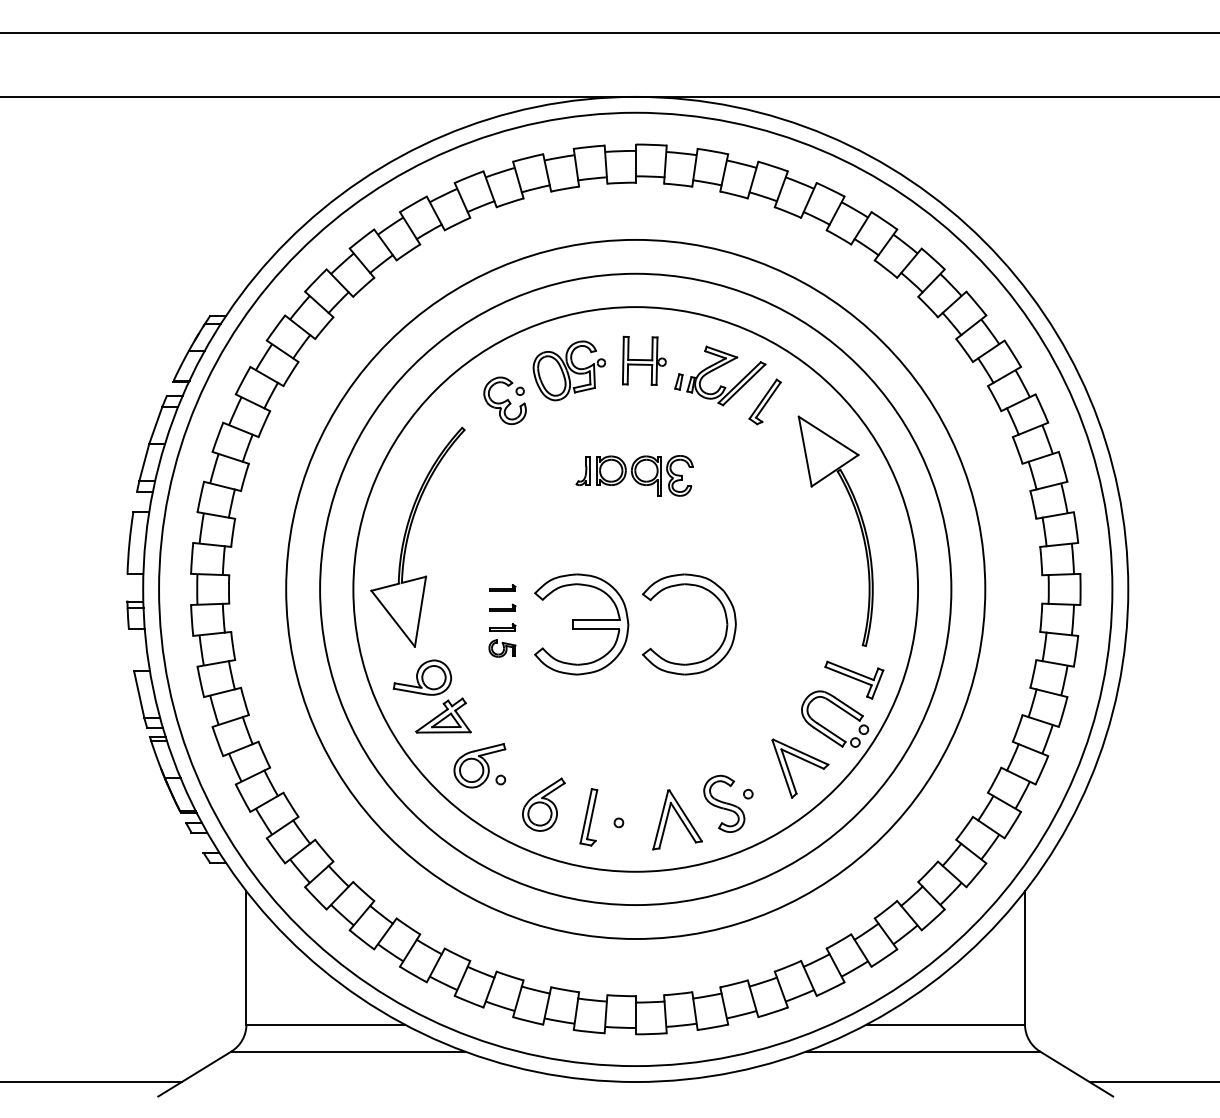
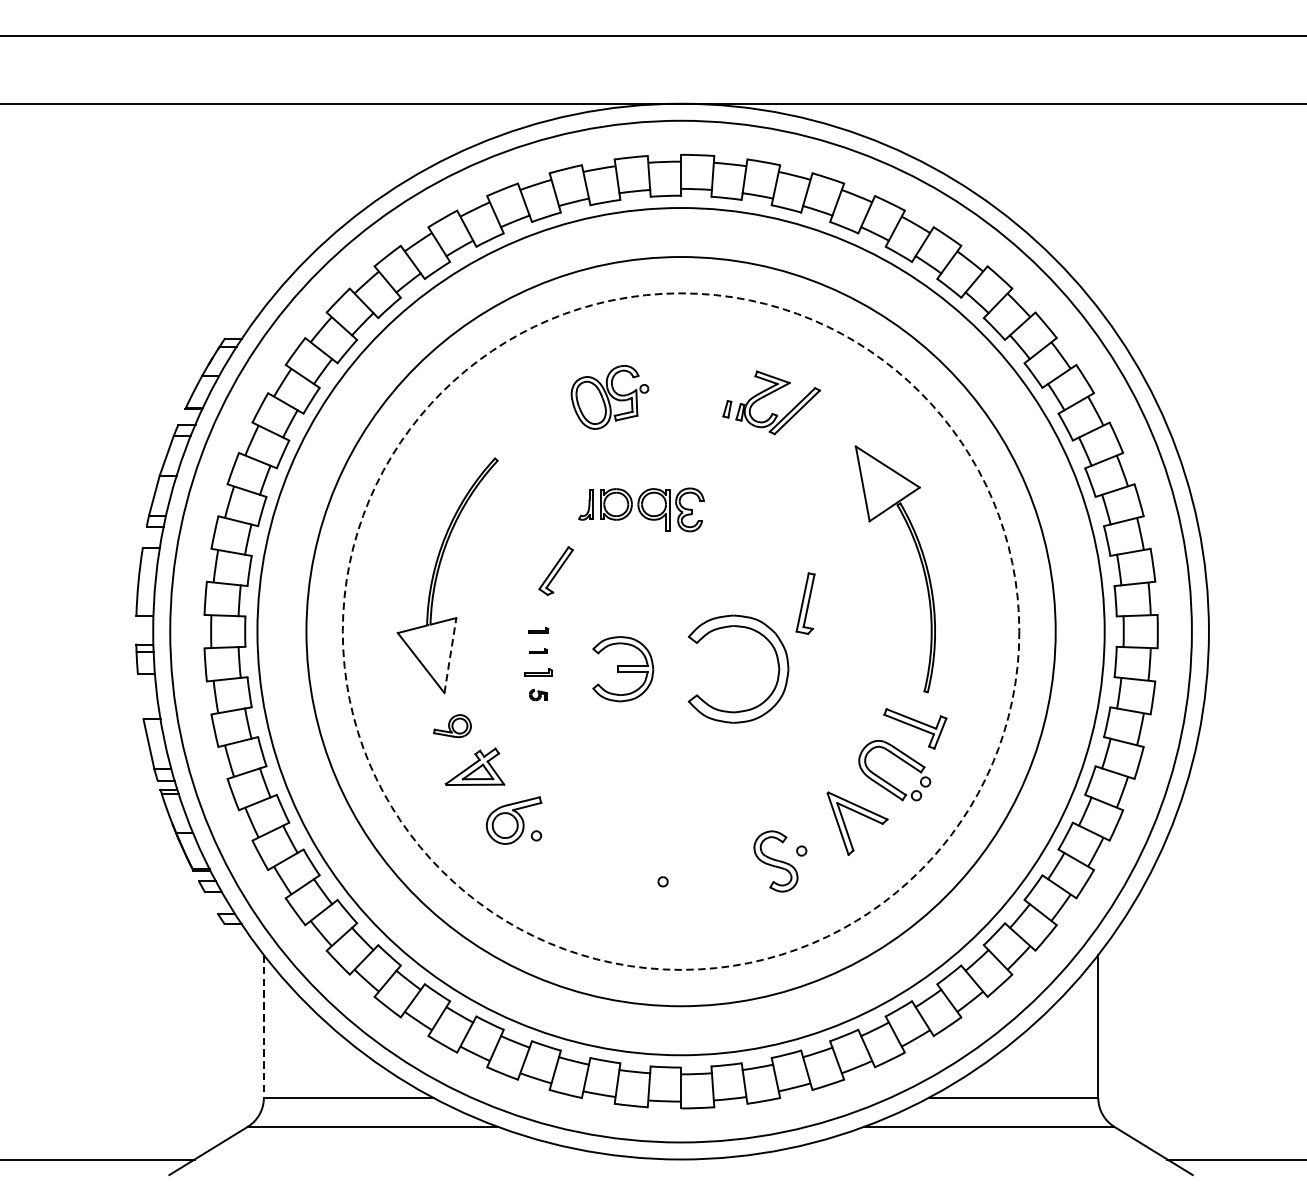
part: (644, 360) -> (690, 386), removed
part: (504, 400) -> (540, 429), removed
part: (764, 401) -> (555, 570), moved
part: (634, 475) -> (641, 509), moved
part: (502, 587) -> (538, 629), size x0.7
circle: (635, 589) -> (680, 631), size x1.4
circle: (635, 589) -> (680, 631), solid -> dashed
part: (502, 607) -> (538, 650), size x0.6
line: (420, 611) -> (450, 655), solid -> dashed
part: (581, 624) -> (622, 669), size x0.6
part: (502, 648) -> (538, 694), size x0.6
part: (422, 677) -> (452, 725), size x0.6
part: (543, 804) -> (582, 862), removed
part: (588, 817) -> (805, 603), moved
part: (677, 819) -> (725, 878), removed
line: (246, 957) -> (263, 1026), solid -> dashed

